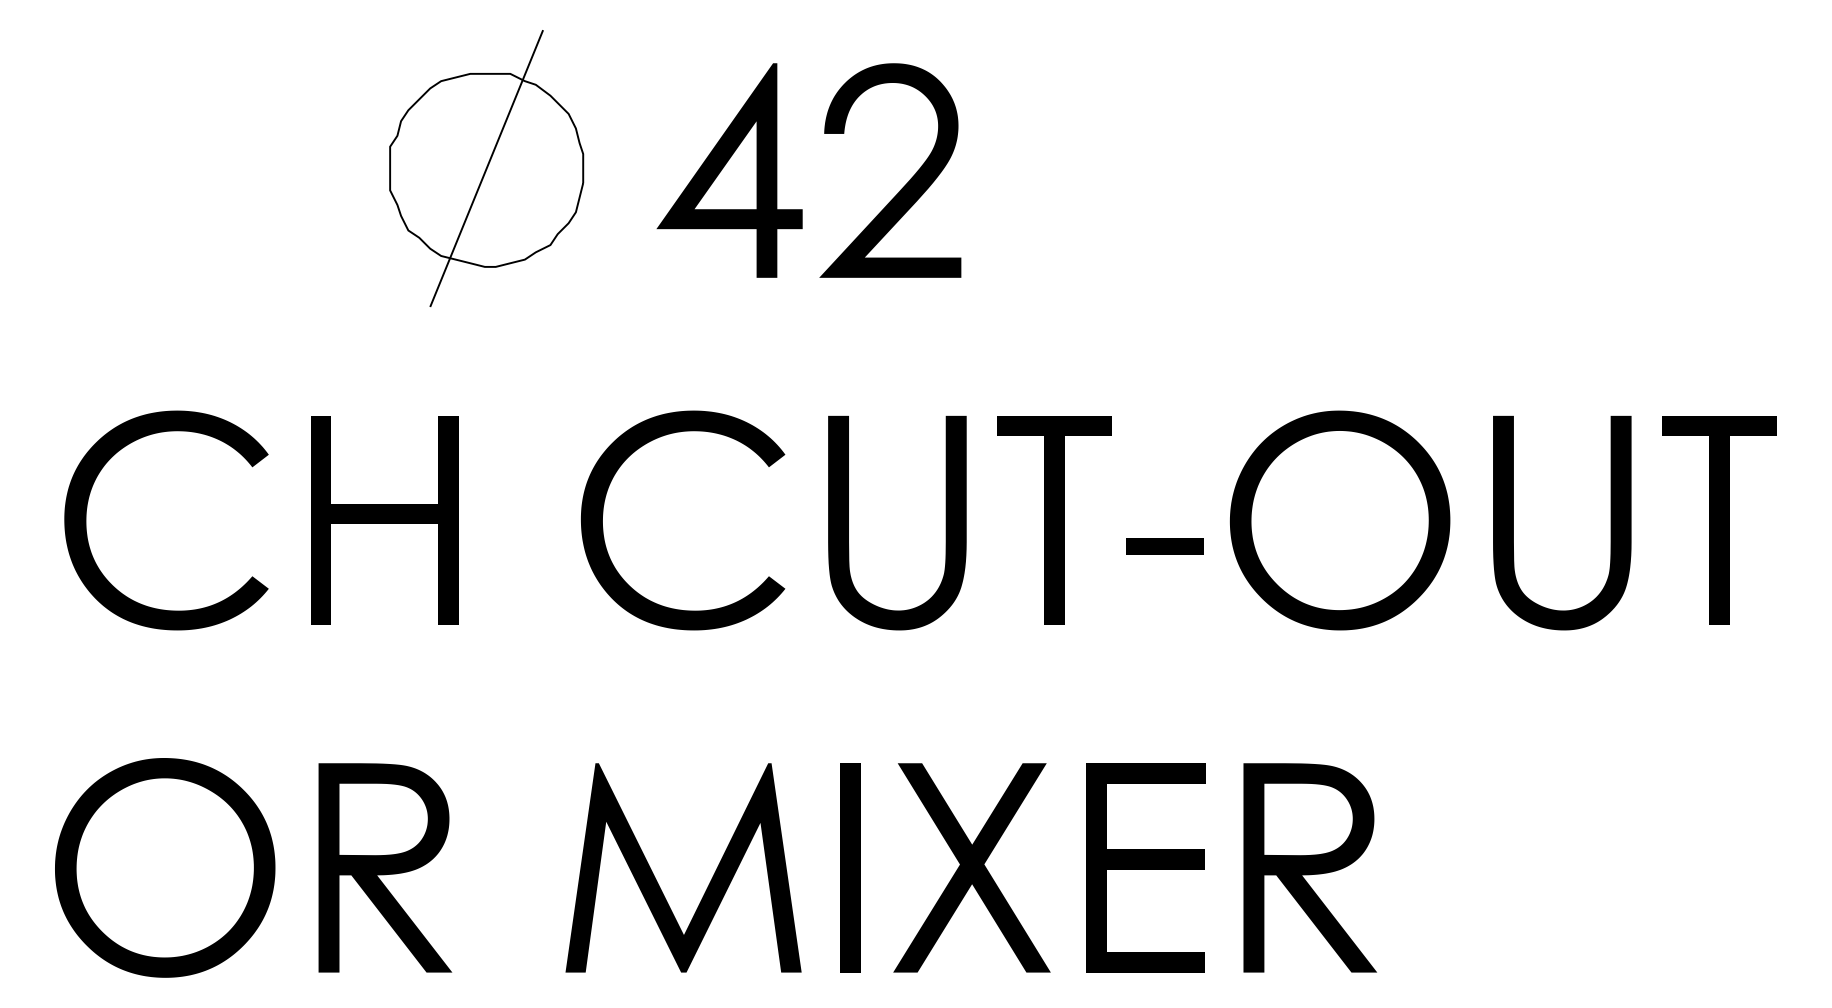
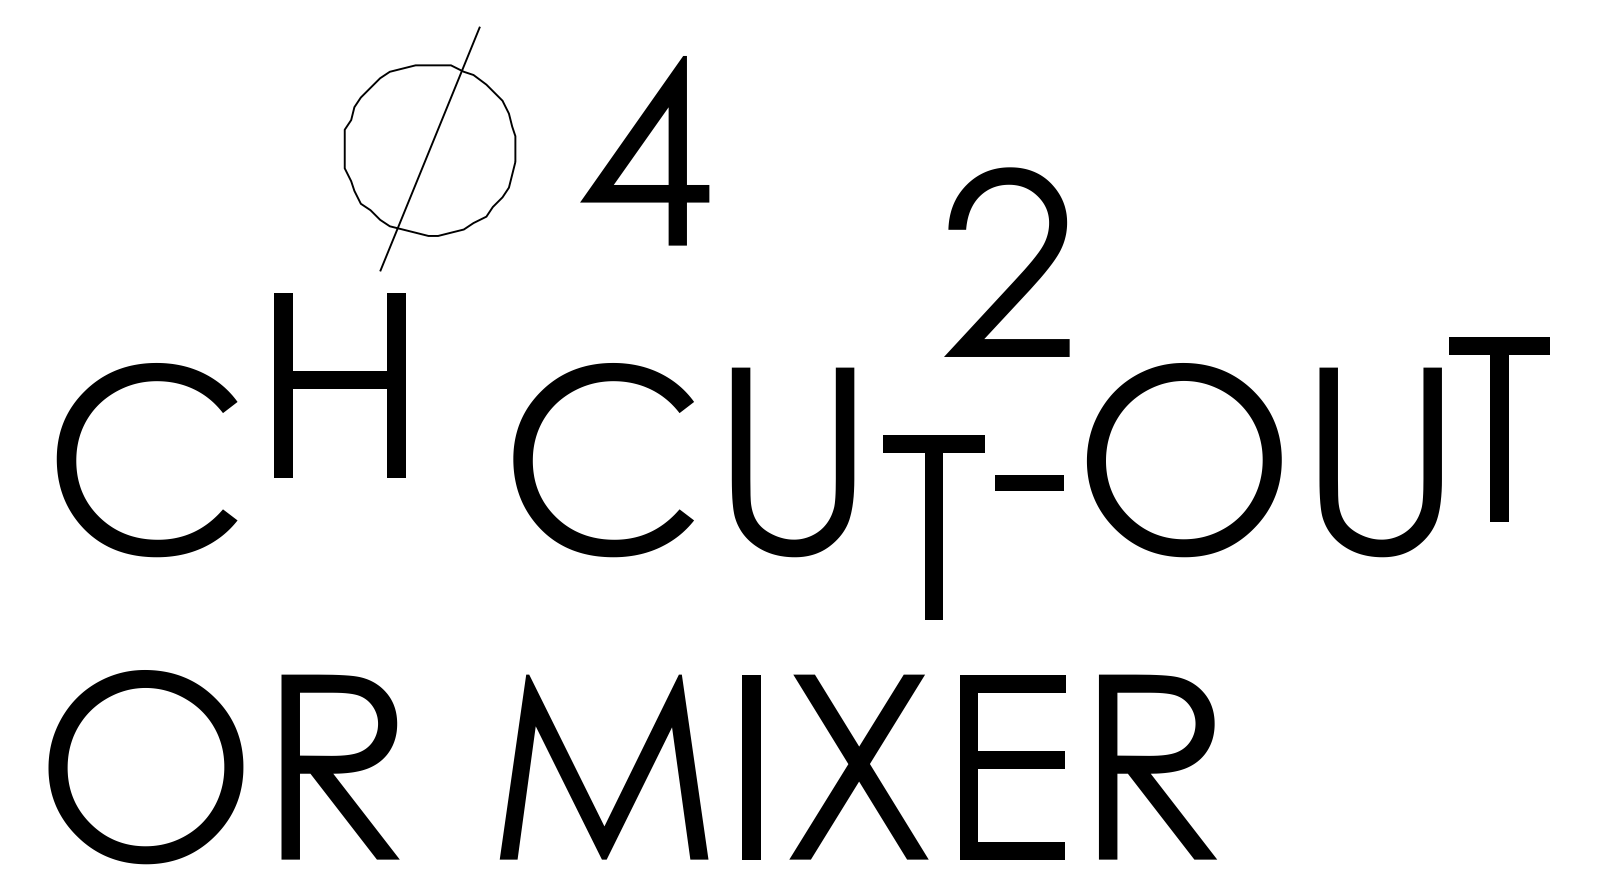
part: (905, 184) -> (1020, 274), moved
part: (384, 520) -> (339, 385), moved
part: (1054, 520) -> (933, 527), moved
part: (1719, 520) -> (1499, 429), moved

